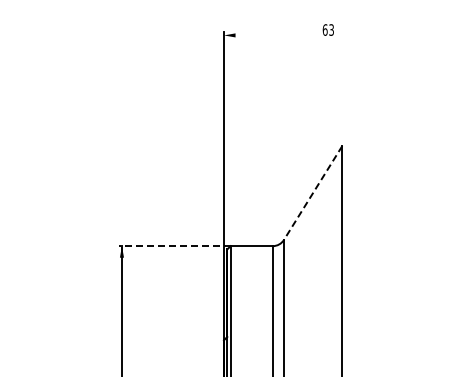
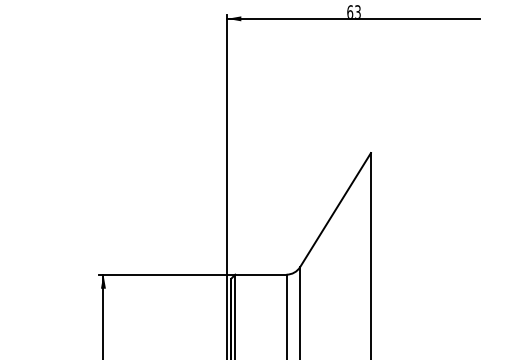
line: (327, 35) -> (352, 18), added
line: (312, 193) -> (334, 210), dashed -> solid
line: (174, 246) -> (167, 275), dashed -> solid

